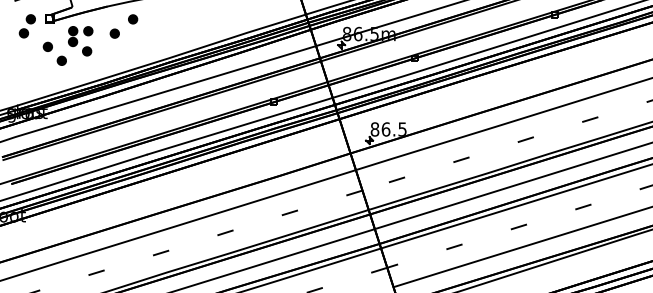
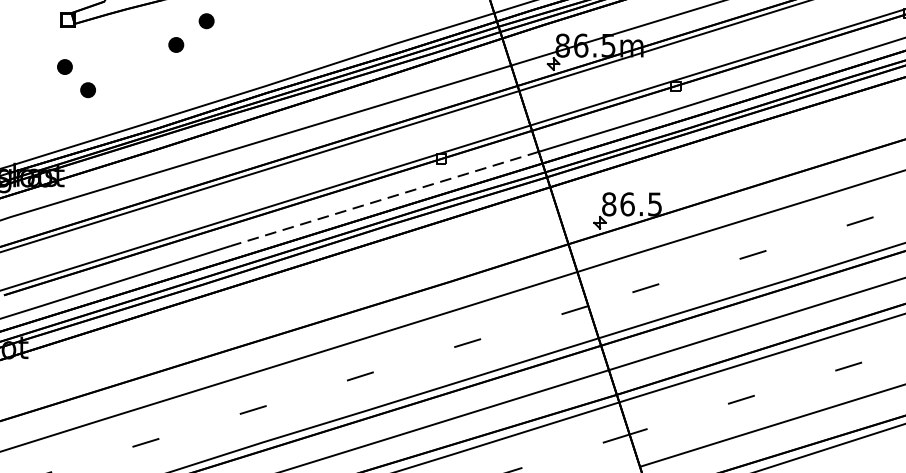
part: (26, 26) -> (29, 33), removed
part: (80, 41) -> (119, 57), removed
line: (240, 126) -> (385, 199), solid -> dashed

